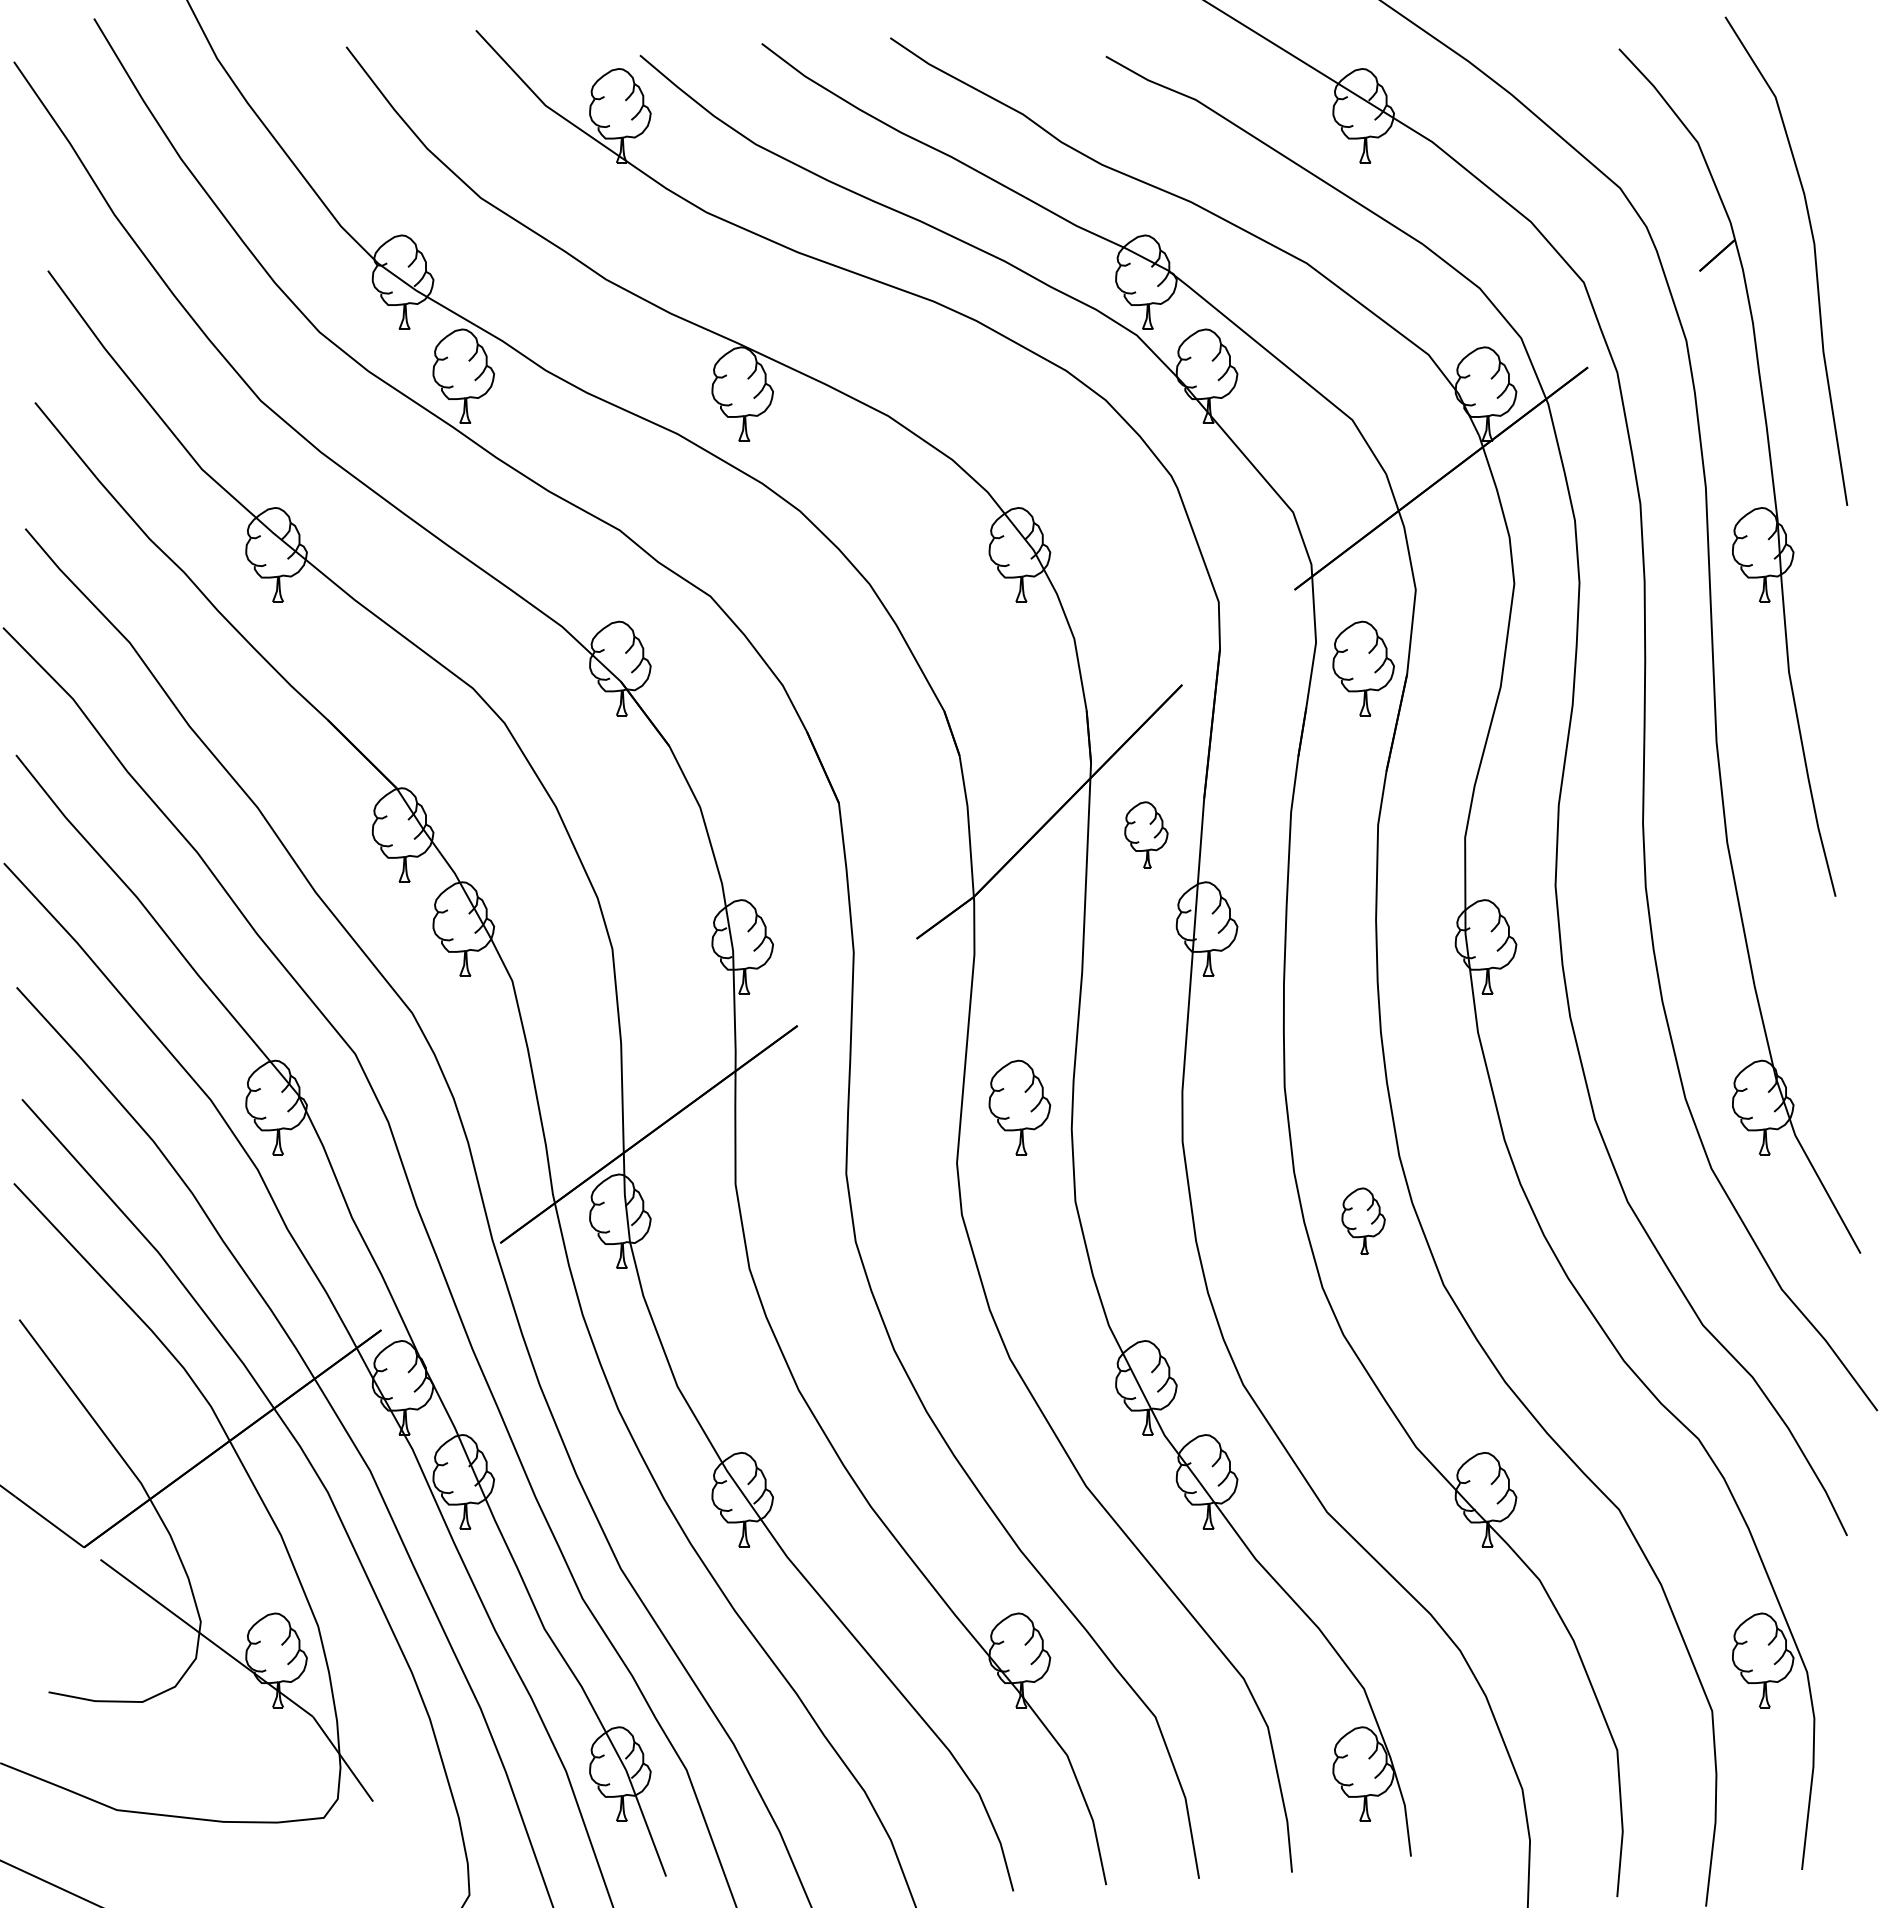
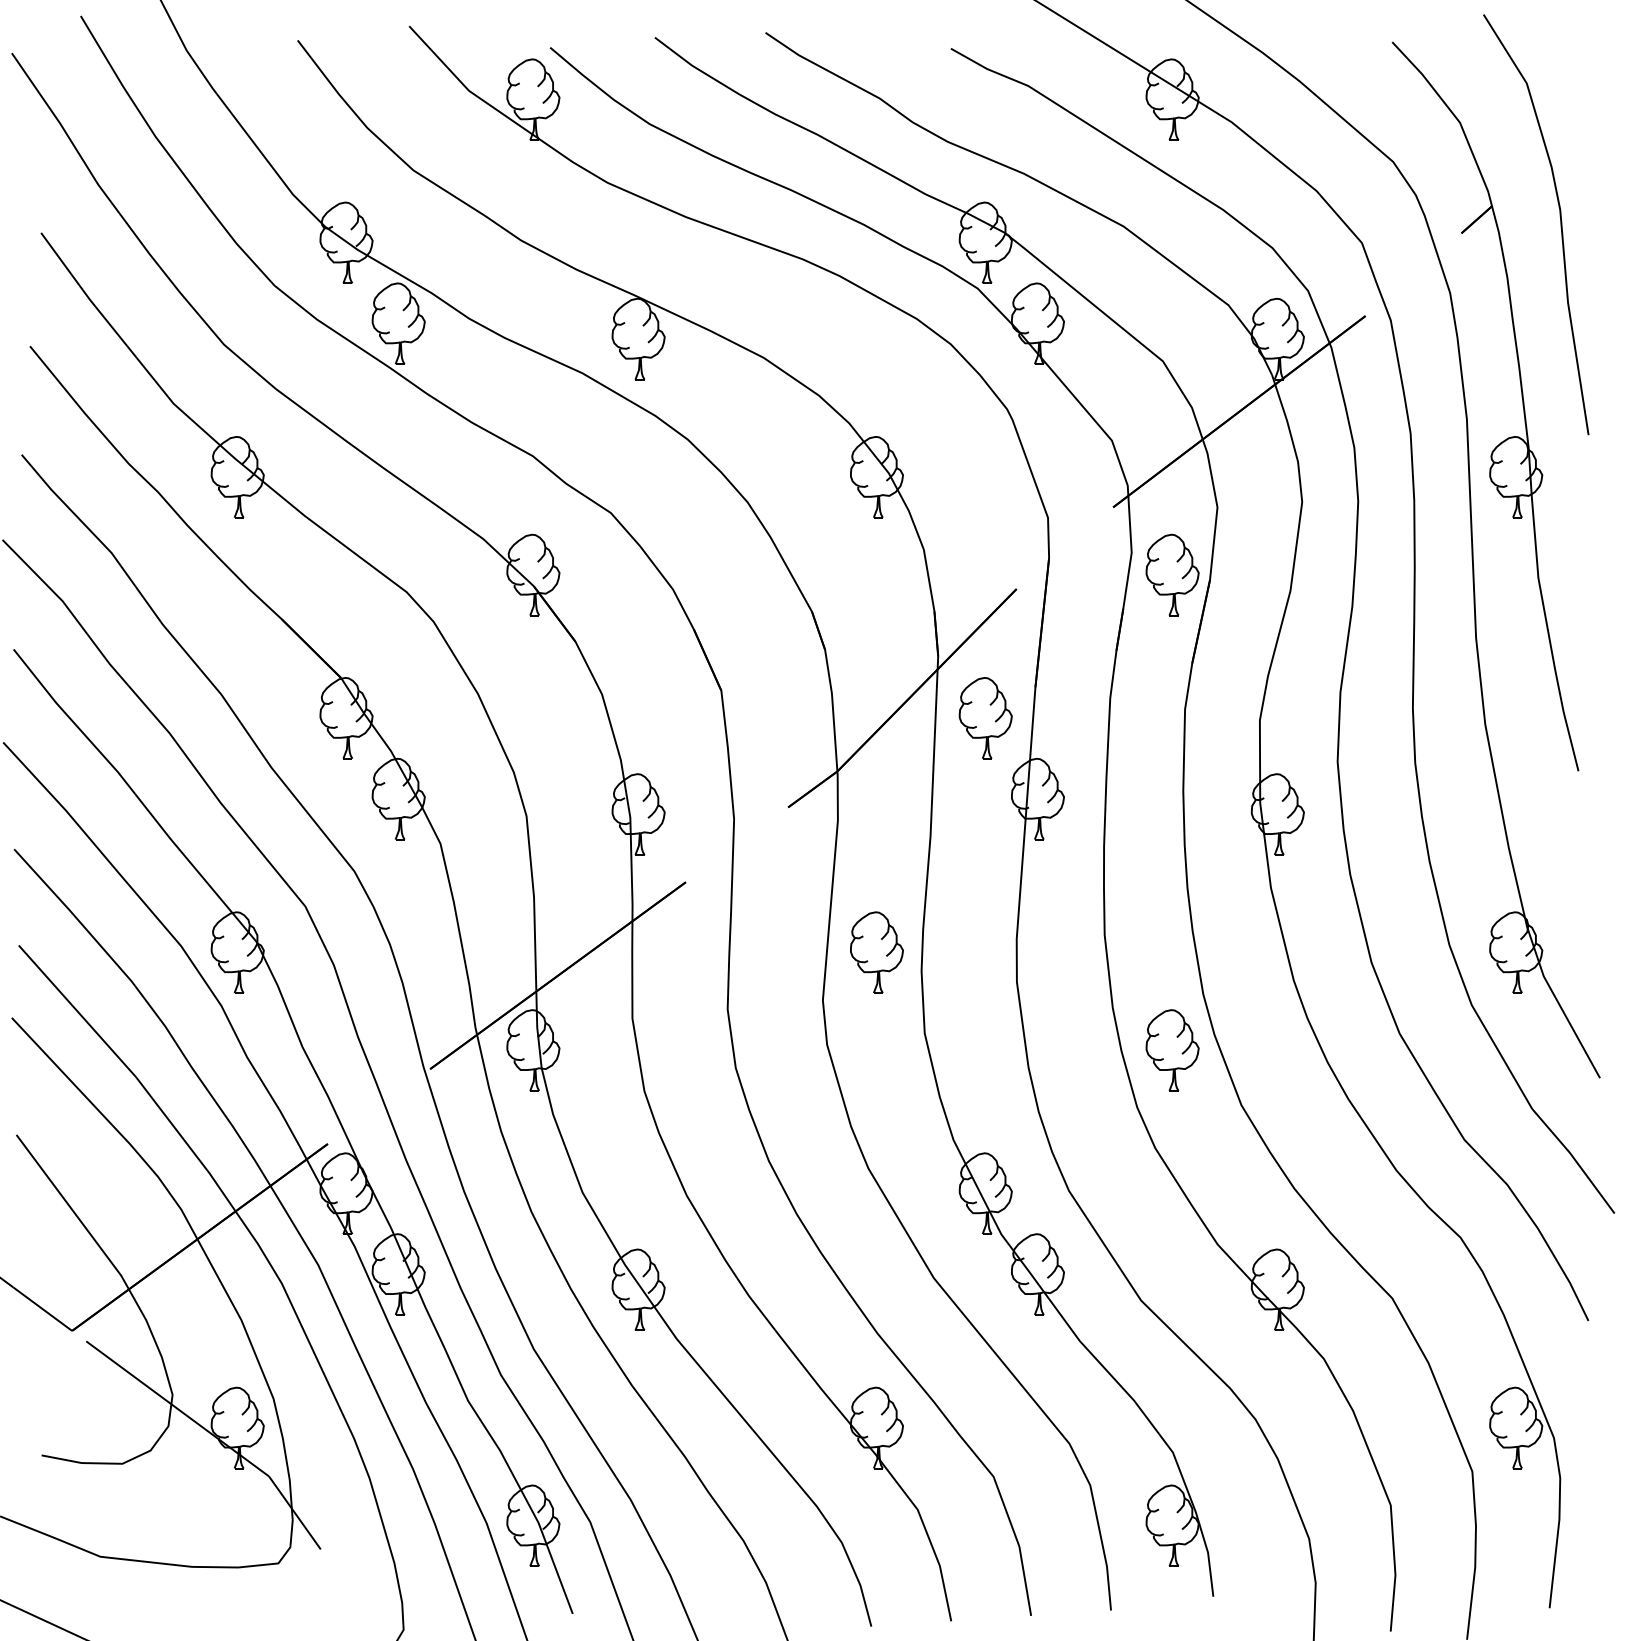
part: (1146, 834) -> (985, 717), size x1.43
part: (1363, 1220) -> (1172, 1049), size x1.43

